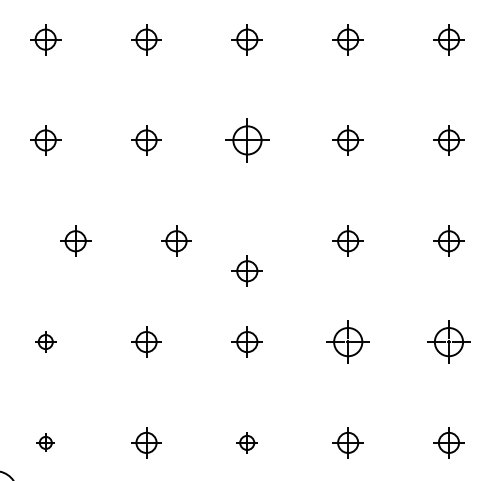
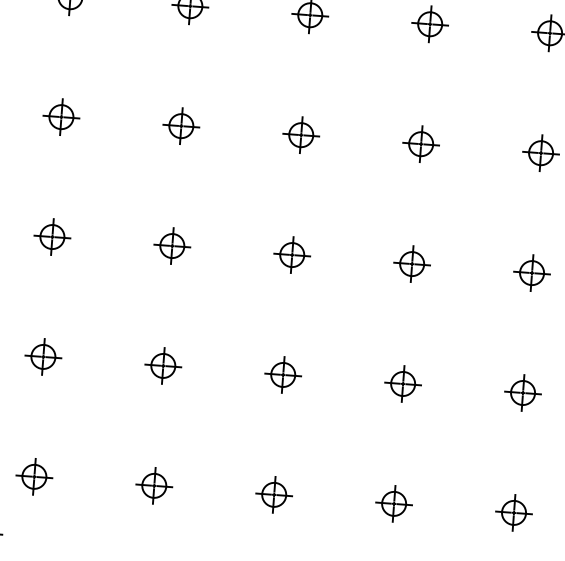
part: (246, 140) -> (300, 135), size x0.71
part: (75, 240) -> (52, 236), moved
part: (176, 240) -> (172, 245), moved
part: (246, 270) -> (291, 254), moved
part: (45, 341) -> (43, 356), size x1.43
part: (347, 341) -> (402, 383), size x0.71
part: (448, 341) -> (522, 392), size x0.71
part: (45, 442) -> (34, 476), size x1.67
part: (246, 442) -> (273, 494), size x1.43

